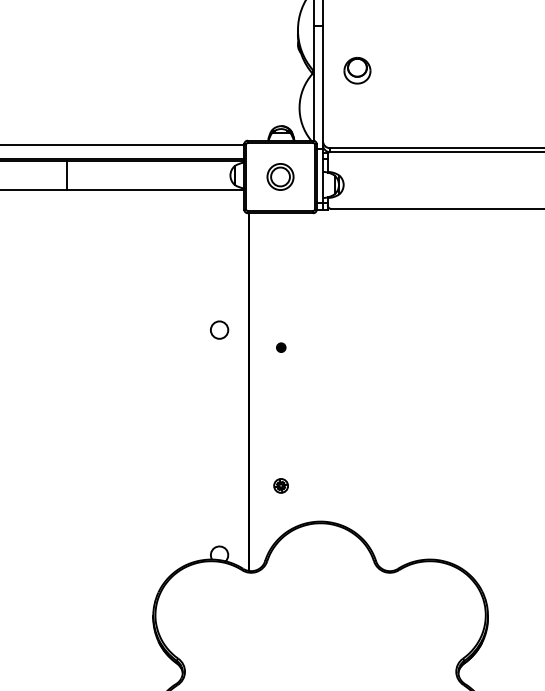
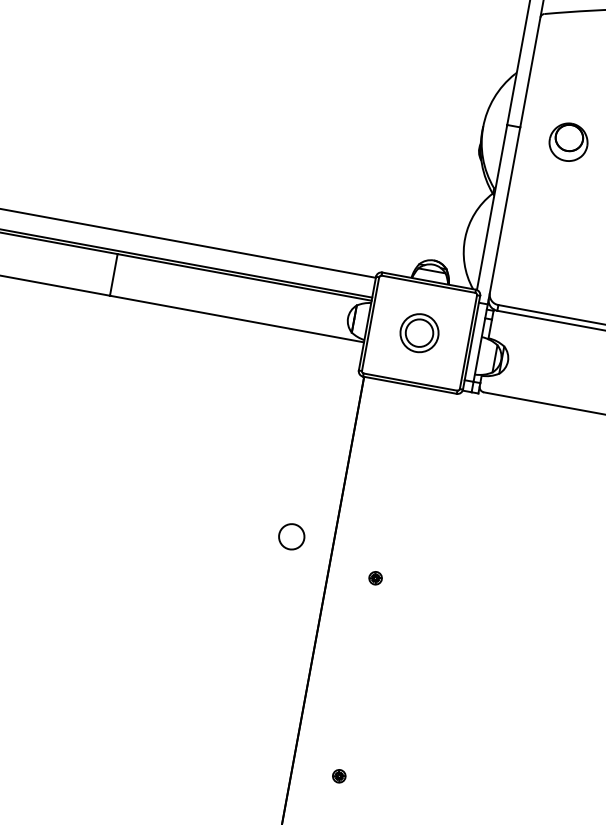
part: (357, 70) -> (568, 141), moved
part: (281, 485) -> (339, 775), size x0.62

